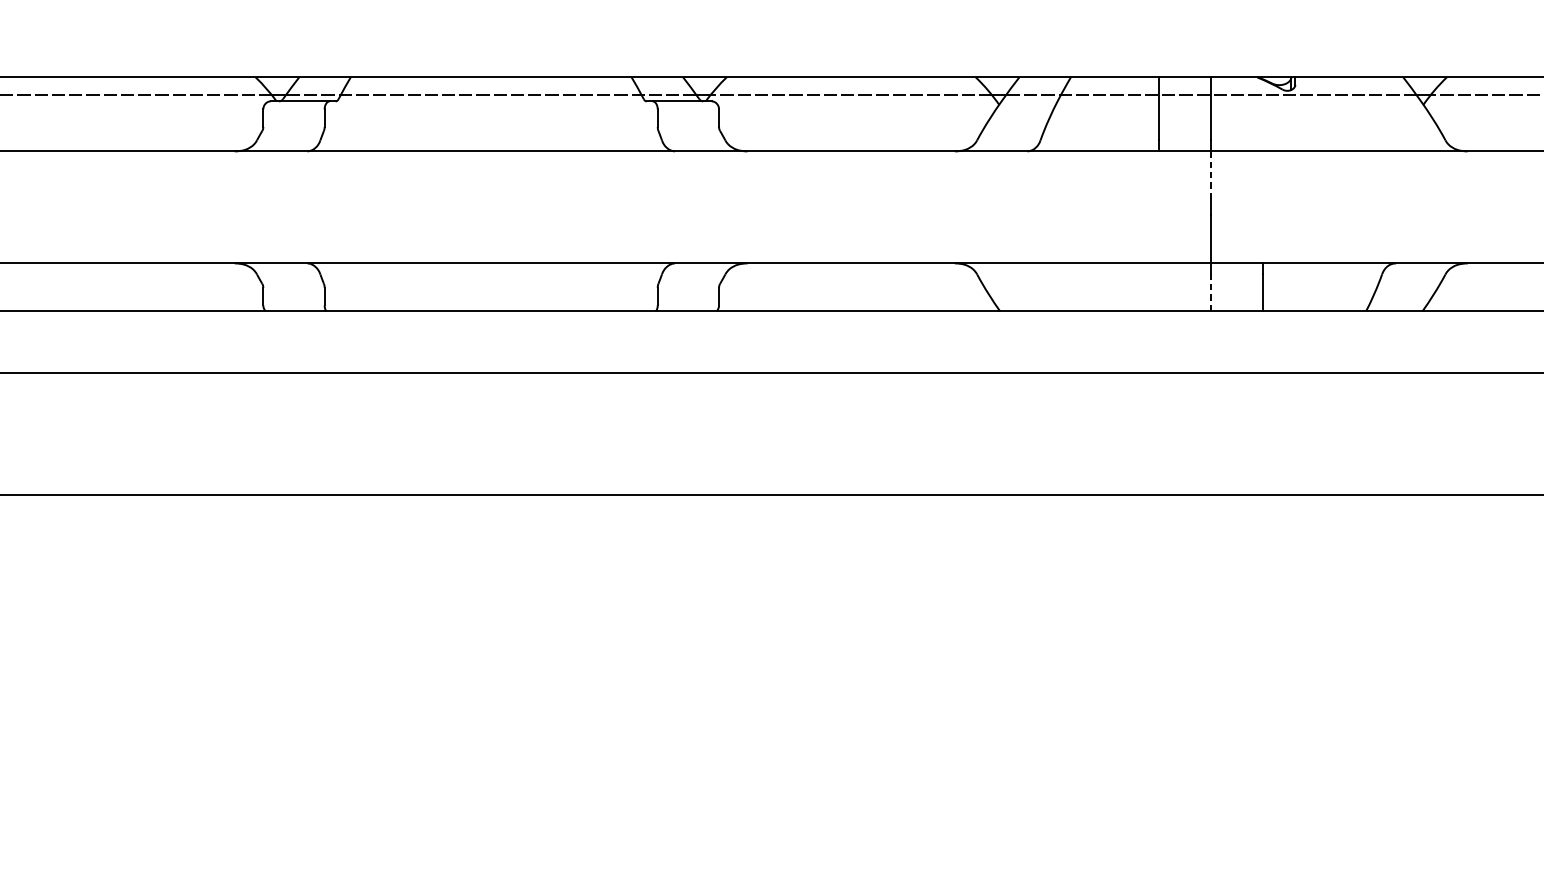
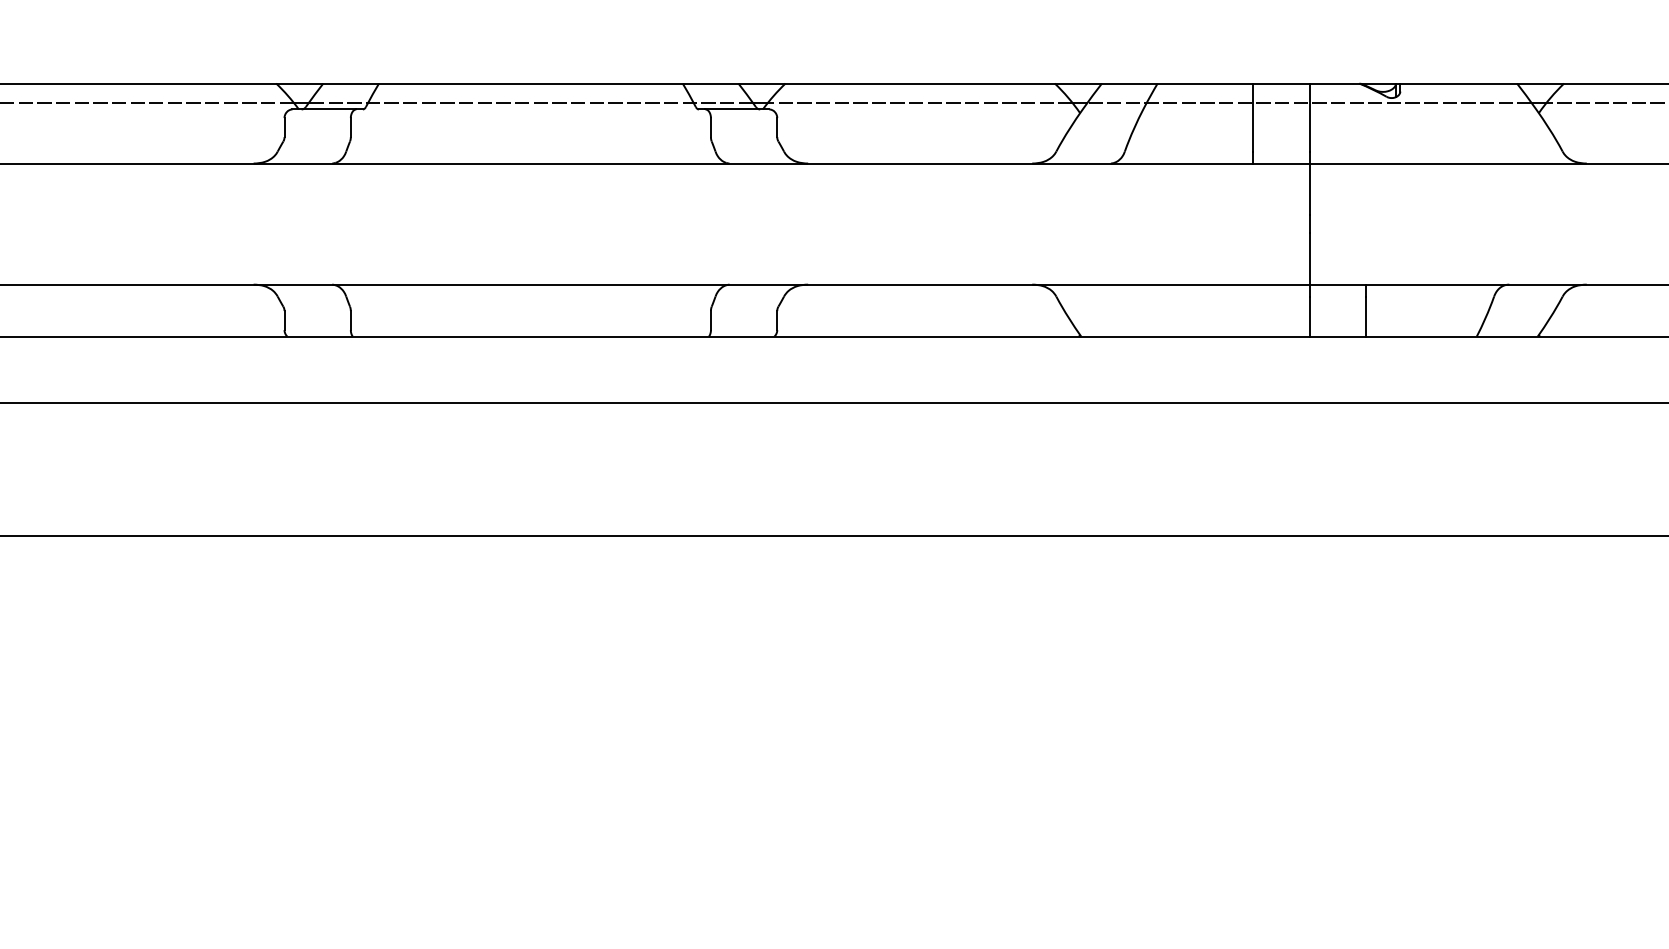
line: (1211, 175) -> (1309, 189), dashed -> solid
line: (1211, 292) -> (1309, 316), dashed -> solid

